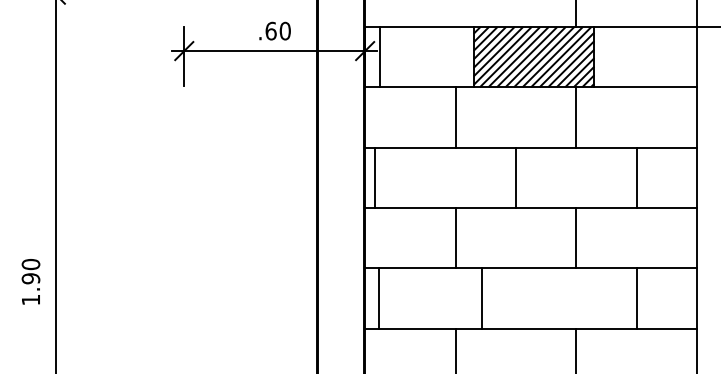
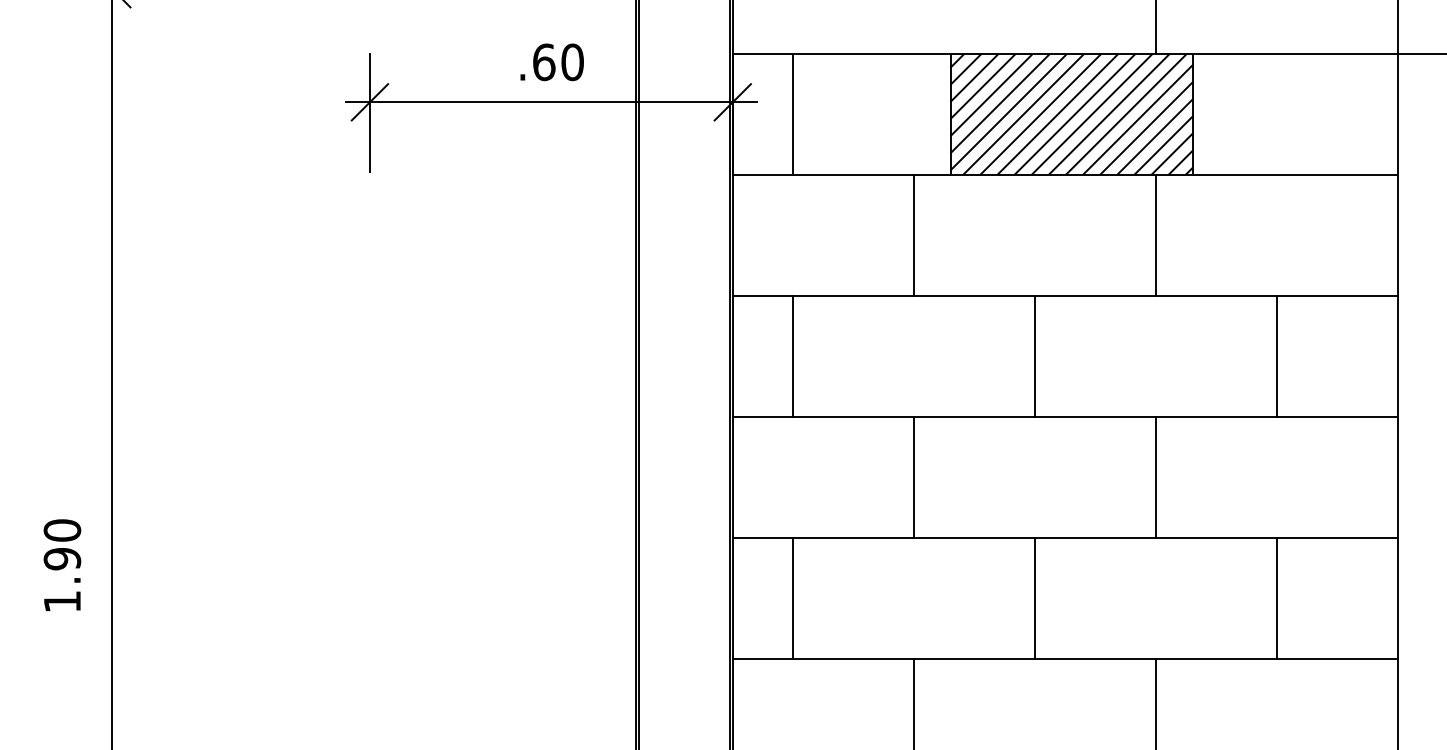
line: (380, 56) -> (793, 113), moved
line: (375, 177) -> (793, 355), moved
line: (379, 298) -> (793, 598), moved
line: (481, 298) -> (1034, 598), moved

